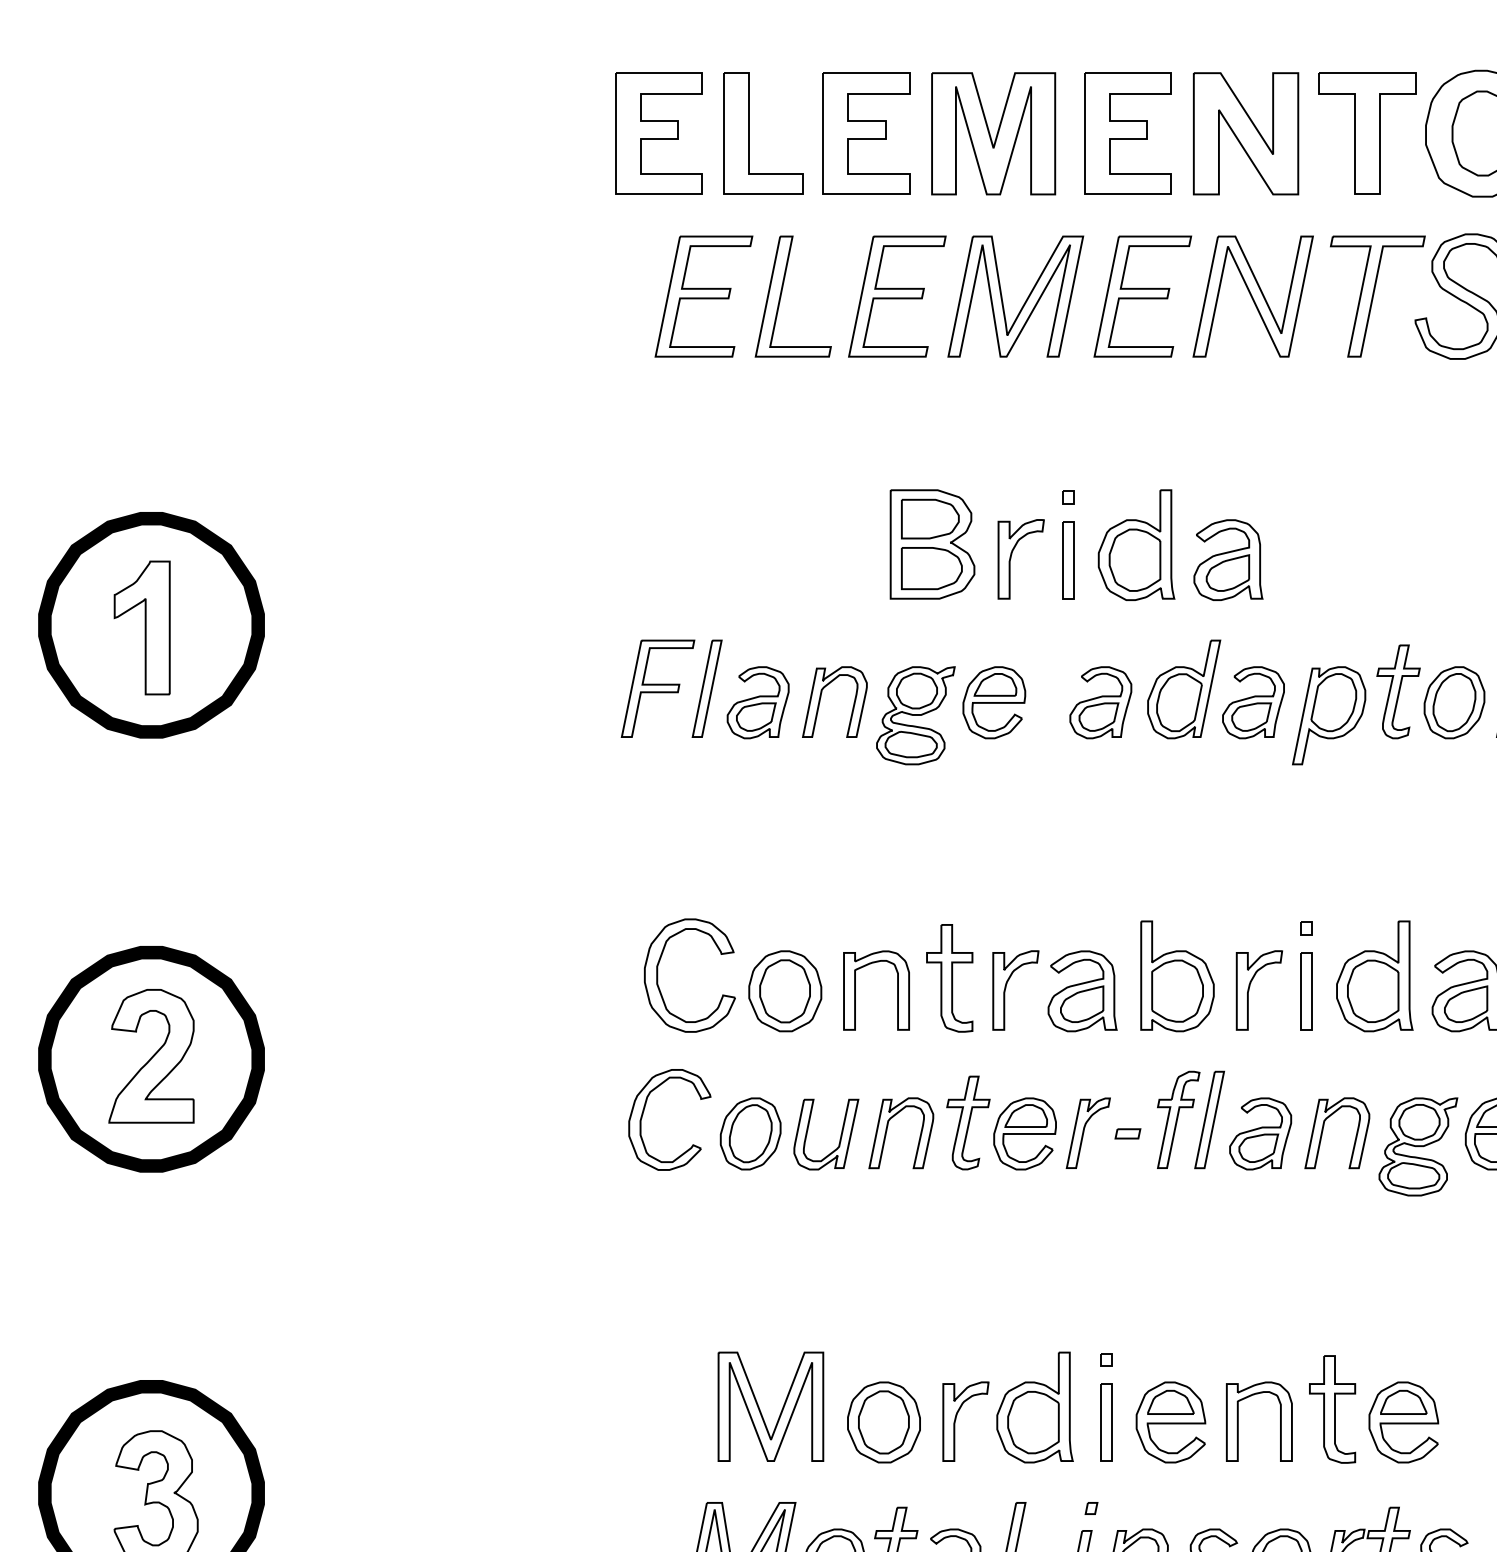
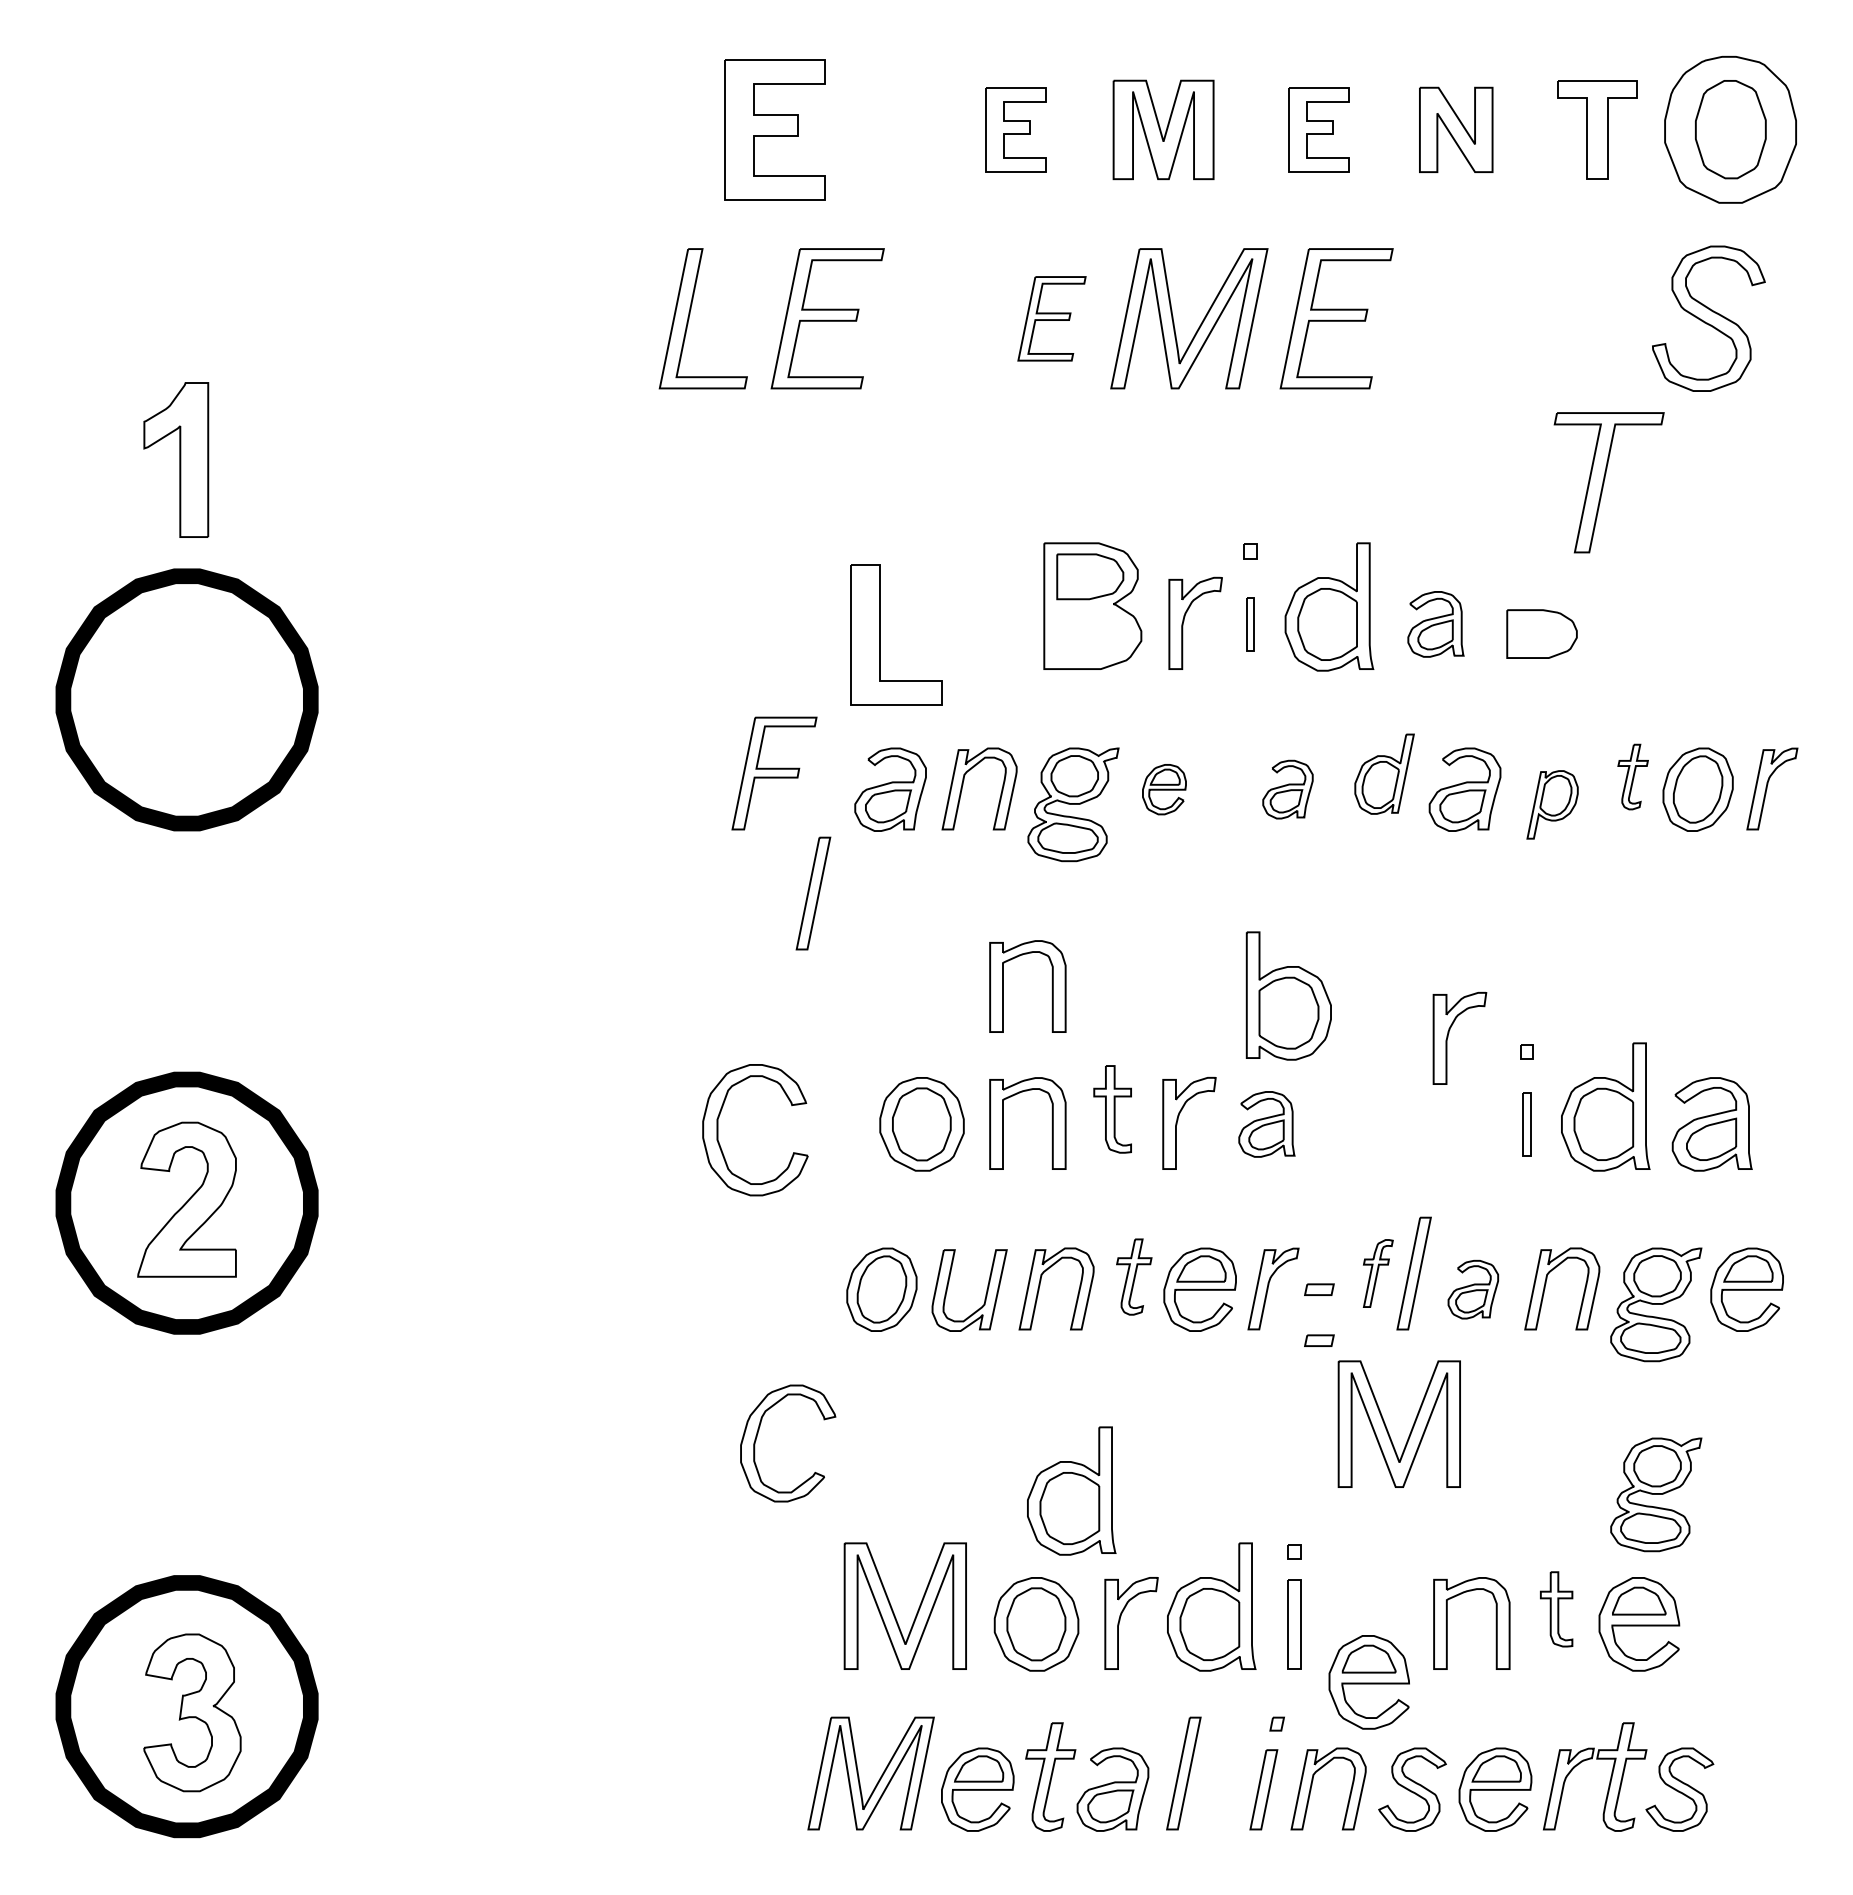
part: (749, 133) -> (880, 634), moved
part: (865, 133) -> (1015, 129), size x0.6
part: (993, 133) -> (1163, 129), size x0.7
part: (1127, 133) -> (1318, 129), size x0.6
part: (1245, 133) -> (1455, 129), size x0.6
part: (1367, 133) -> (1597, 129), size x0.7
part: (782, 292) -> (690, 314), moved
part: (896, 296) -> (1051, 318), size x0.6
part: (1253, 296) -> (1464, 318), removed
part: (1377, 296) -> (1608, 482), moved
part: (1068, 560) -> (1250, 624), size x0.6
part: (1228, 560) -> (1435, 624), size x0.7
part: (931, 568) -> (1541, 633), moved
part: (142, 627) -> (176, 459), moved
part: (707, 688) -> (813, 893), moved
part: (1184, 688) -> (1384, 773), size x0.7
part: (1397, 691) -> (1632, 776), size x0.6
part: (994, 702) -> (1164, 789), size x0.6
part: (1100, 702) -> (1287, 789), size x0.7
part: (1328, 715) -> (1552, 804), size x0.6
part: (855, 872) -> (1003, 986), added
part: (658, 975) -> (718, 1130), moved
part: (1177, 975) -> (1288, 995), moved
part: (949, 978) -> (1112, 1109), size x0.7
part: (1250, 986) -> (1449, 1033), moved
part: (1082, 991) -> (1266, 1124), size x0.7
part: (1306, 991) -> (1526, 1124), size x0.7
part: (643, 1114) -> (757, 1437), moved
part: (1178, 1119) -> (1378, 1273), size x0.6
part: (967, 1122) -> (1133, 1276), size x0.7
part: (1260, 1133) -> (1473, 1289), size x0.7
part: (1128, 1177) -> (1319, 1340), added
part: (1186, 1253) -> (1387, 1428), added
part: (914, 1307) -> (1071, 1490), added
part: (1418, 1310) -> (1656, 1494), added
part: (1332, 1409) -> (1556, 1609), size x0.6
part: (1170, 1422) -> (1368, 1682), moved

